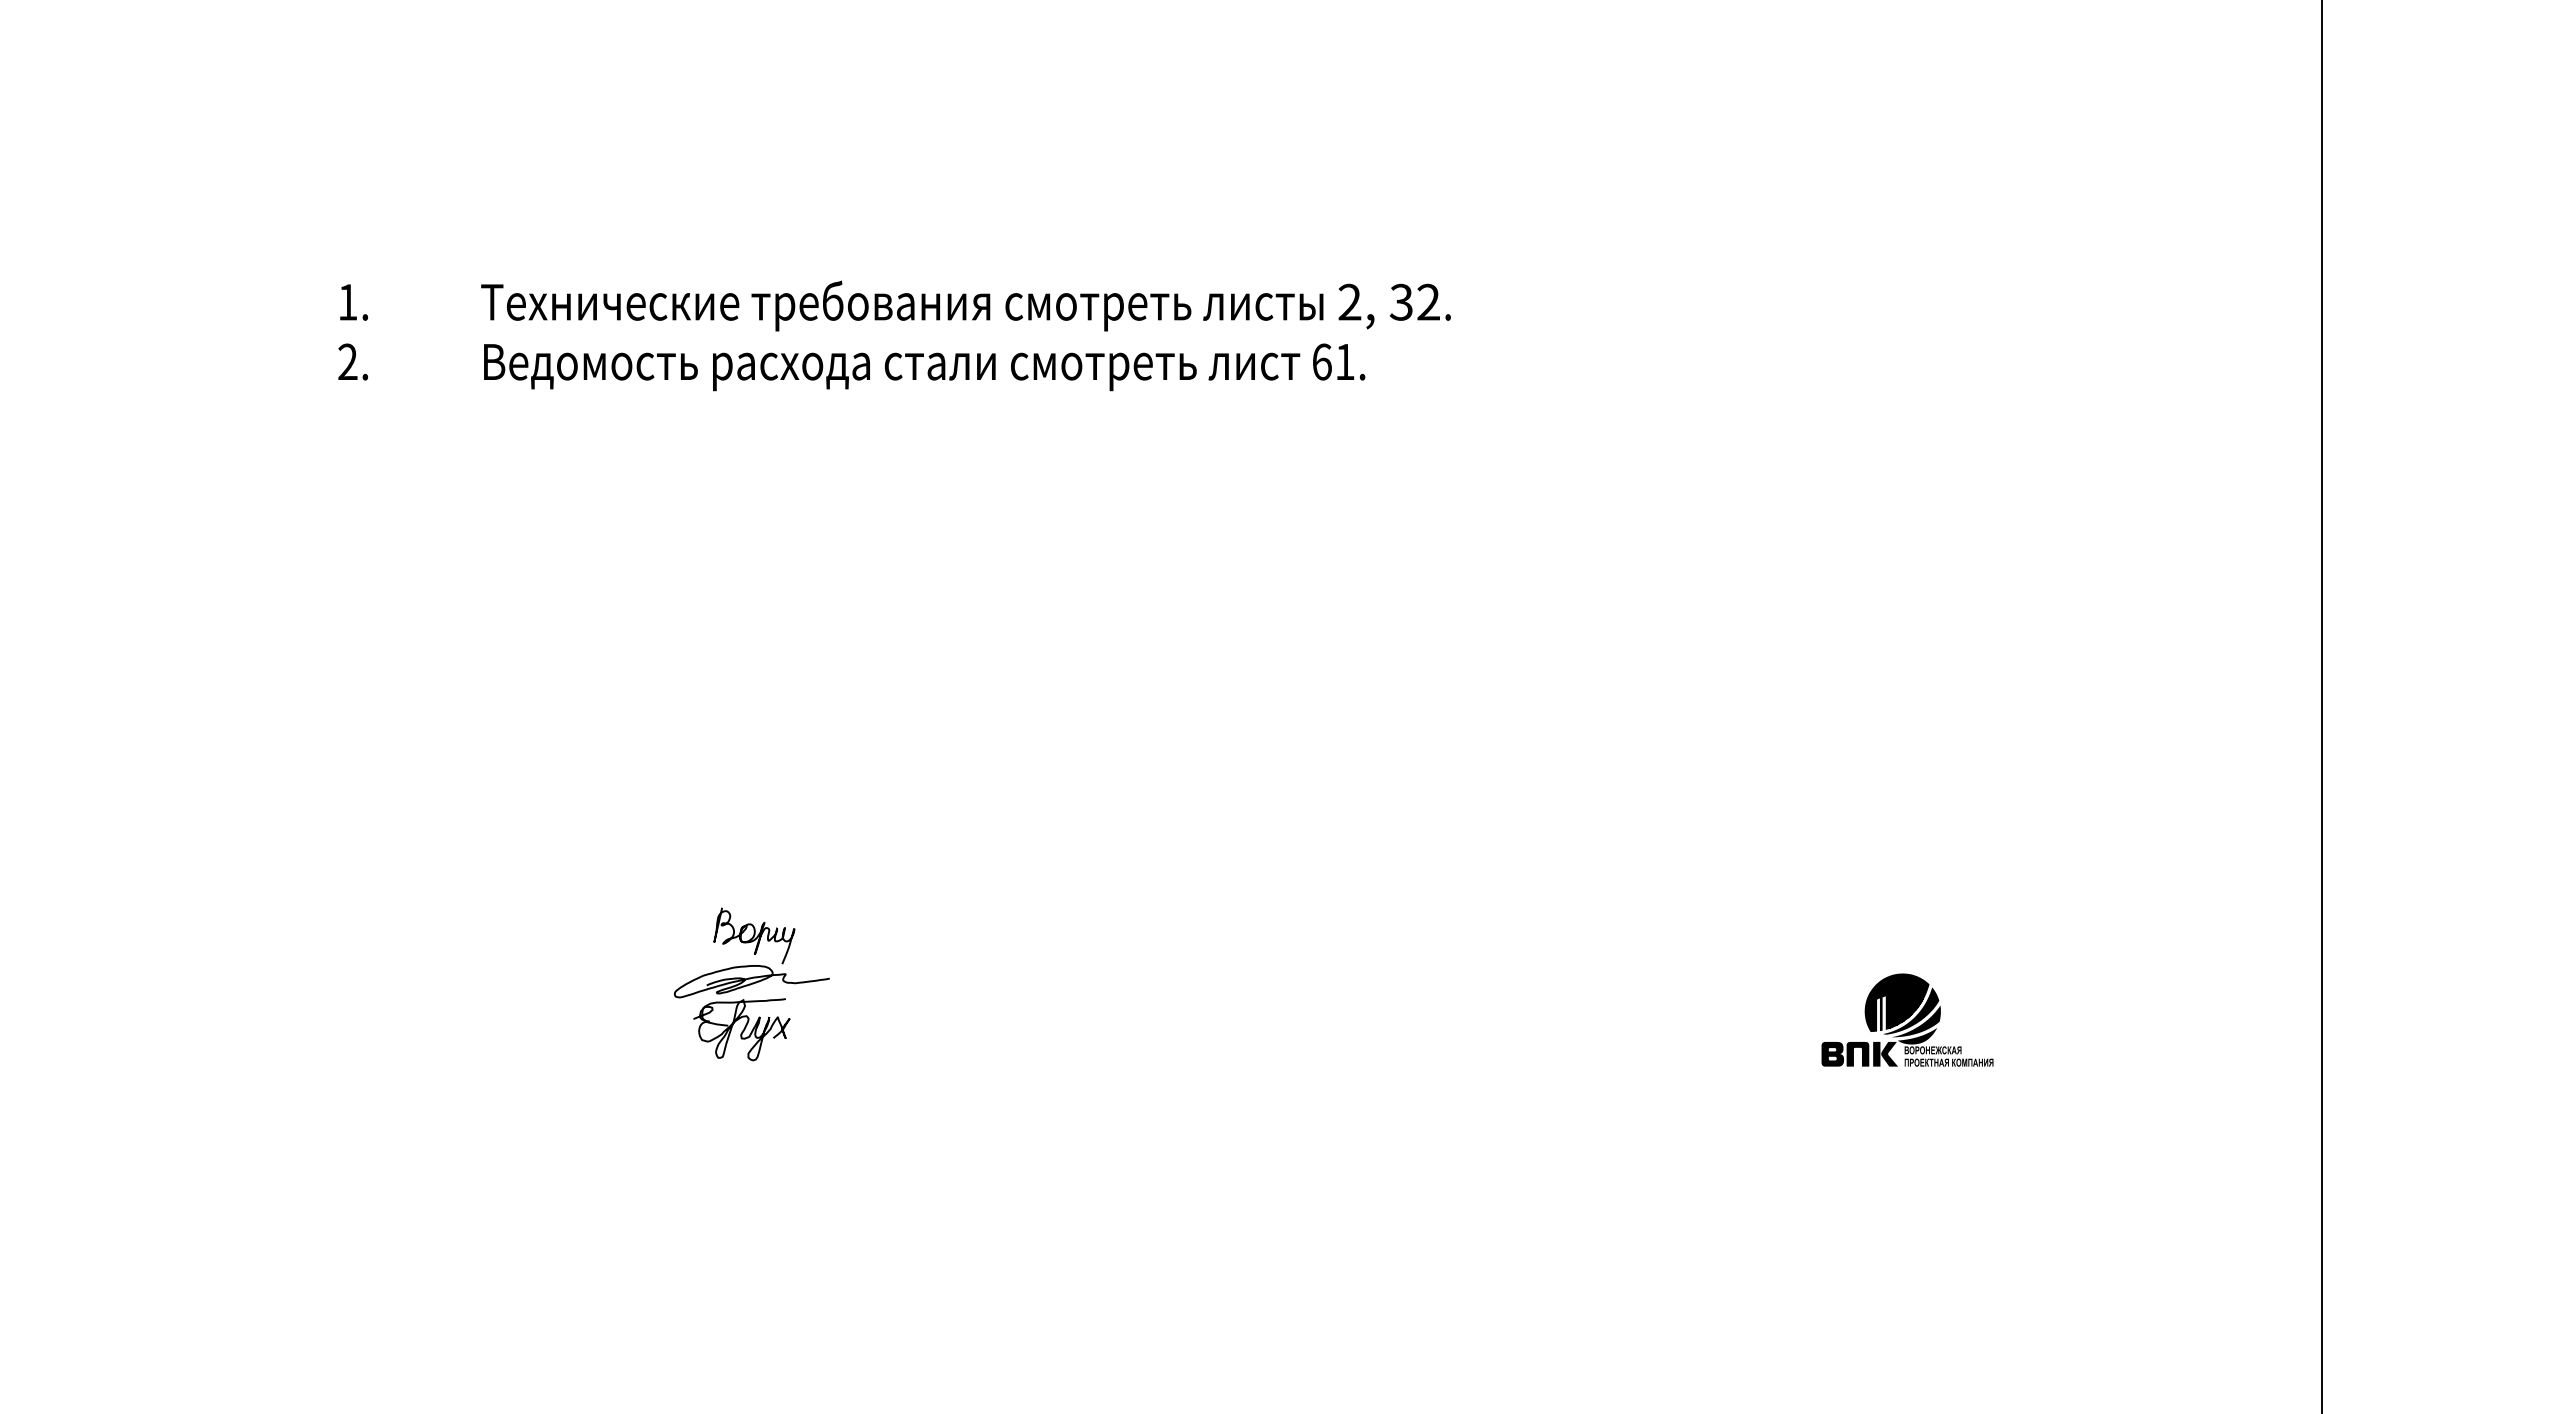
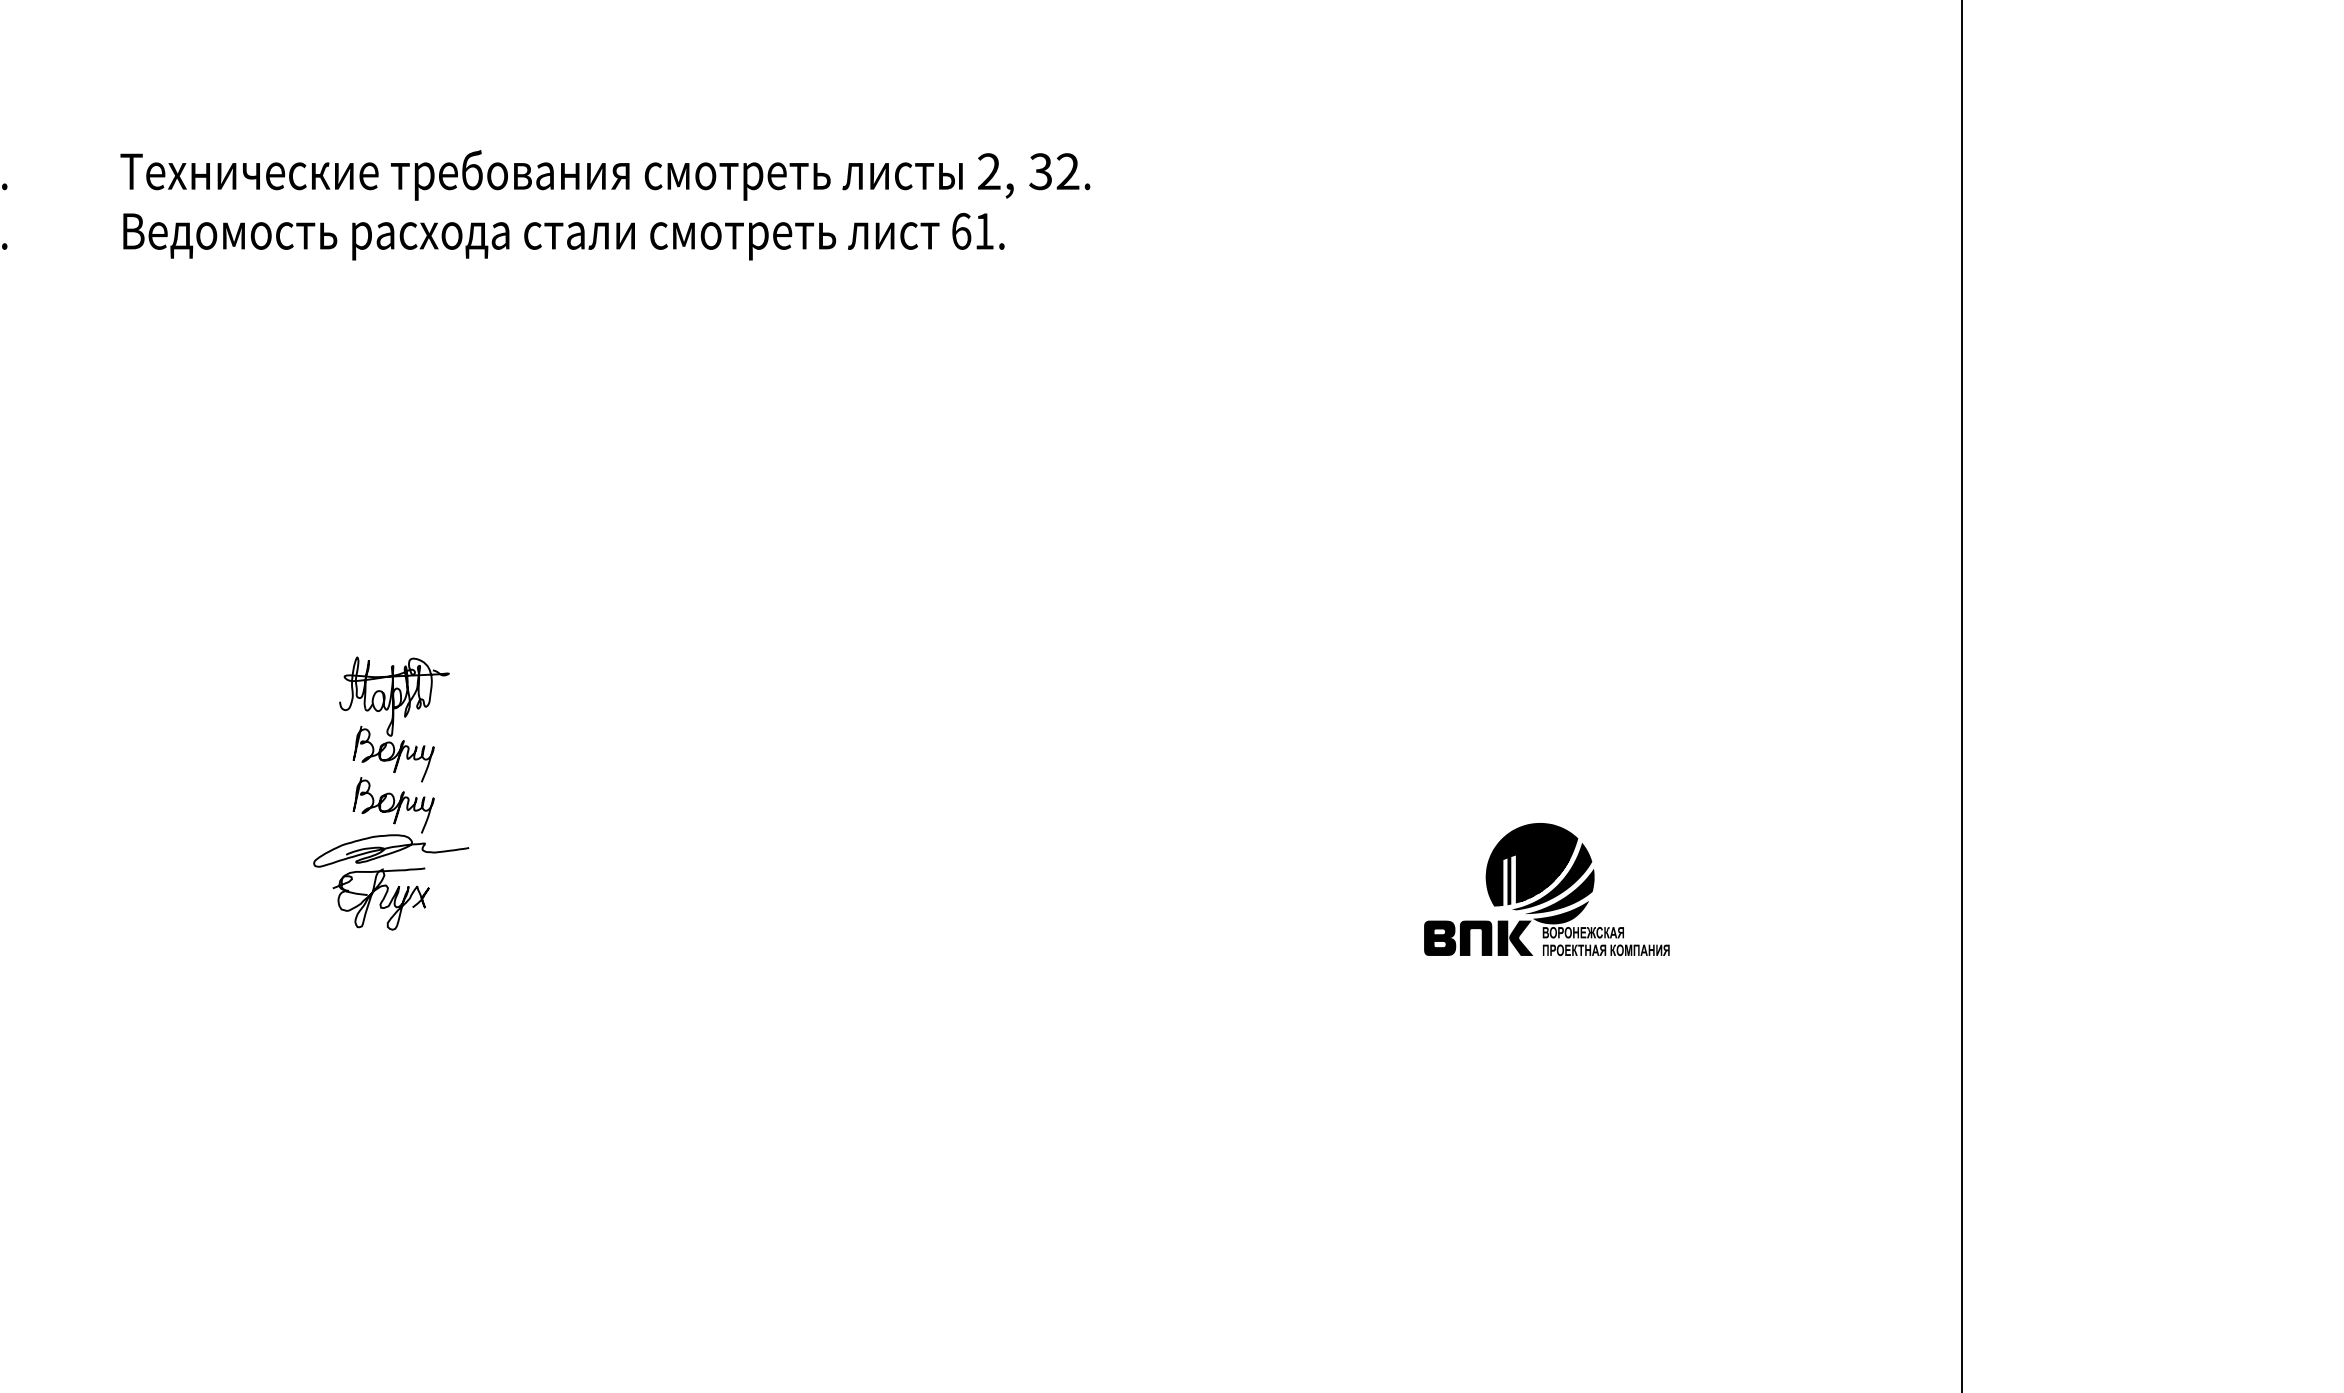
part: (754, 849) -> (393, 718), added
part: (1907, 1019) -> (1546, 888), size x1.43

